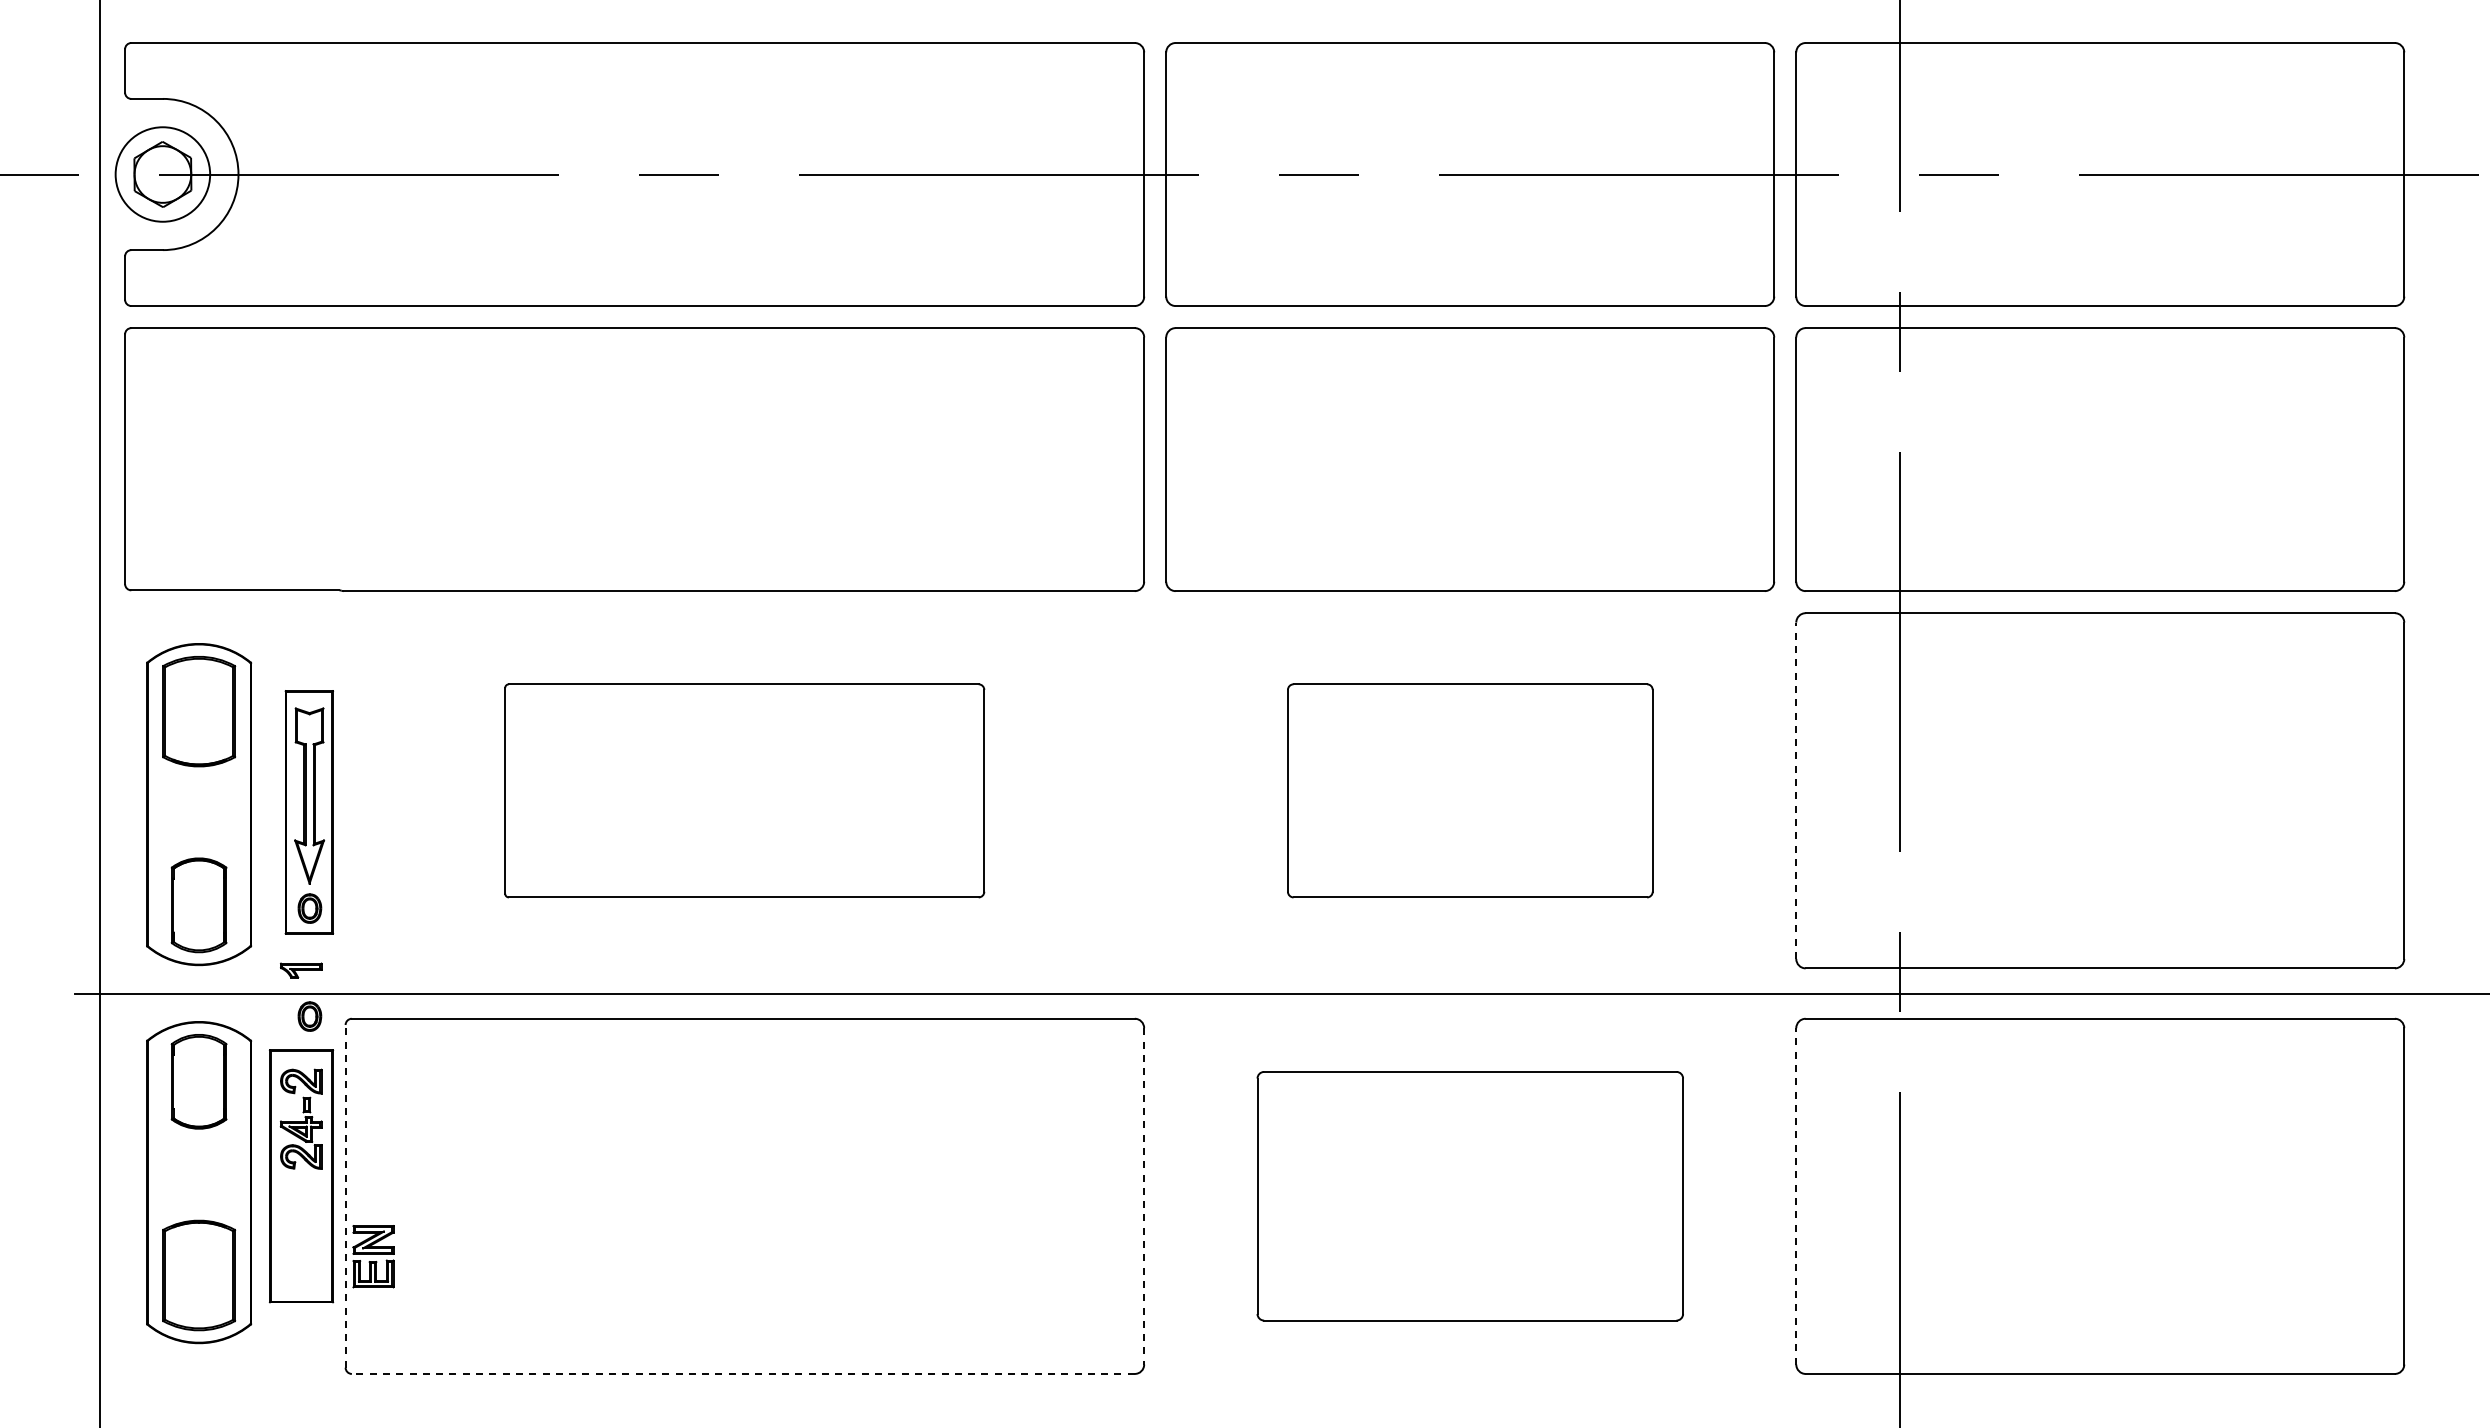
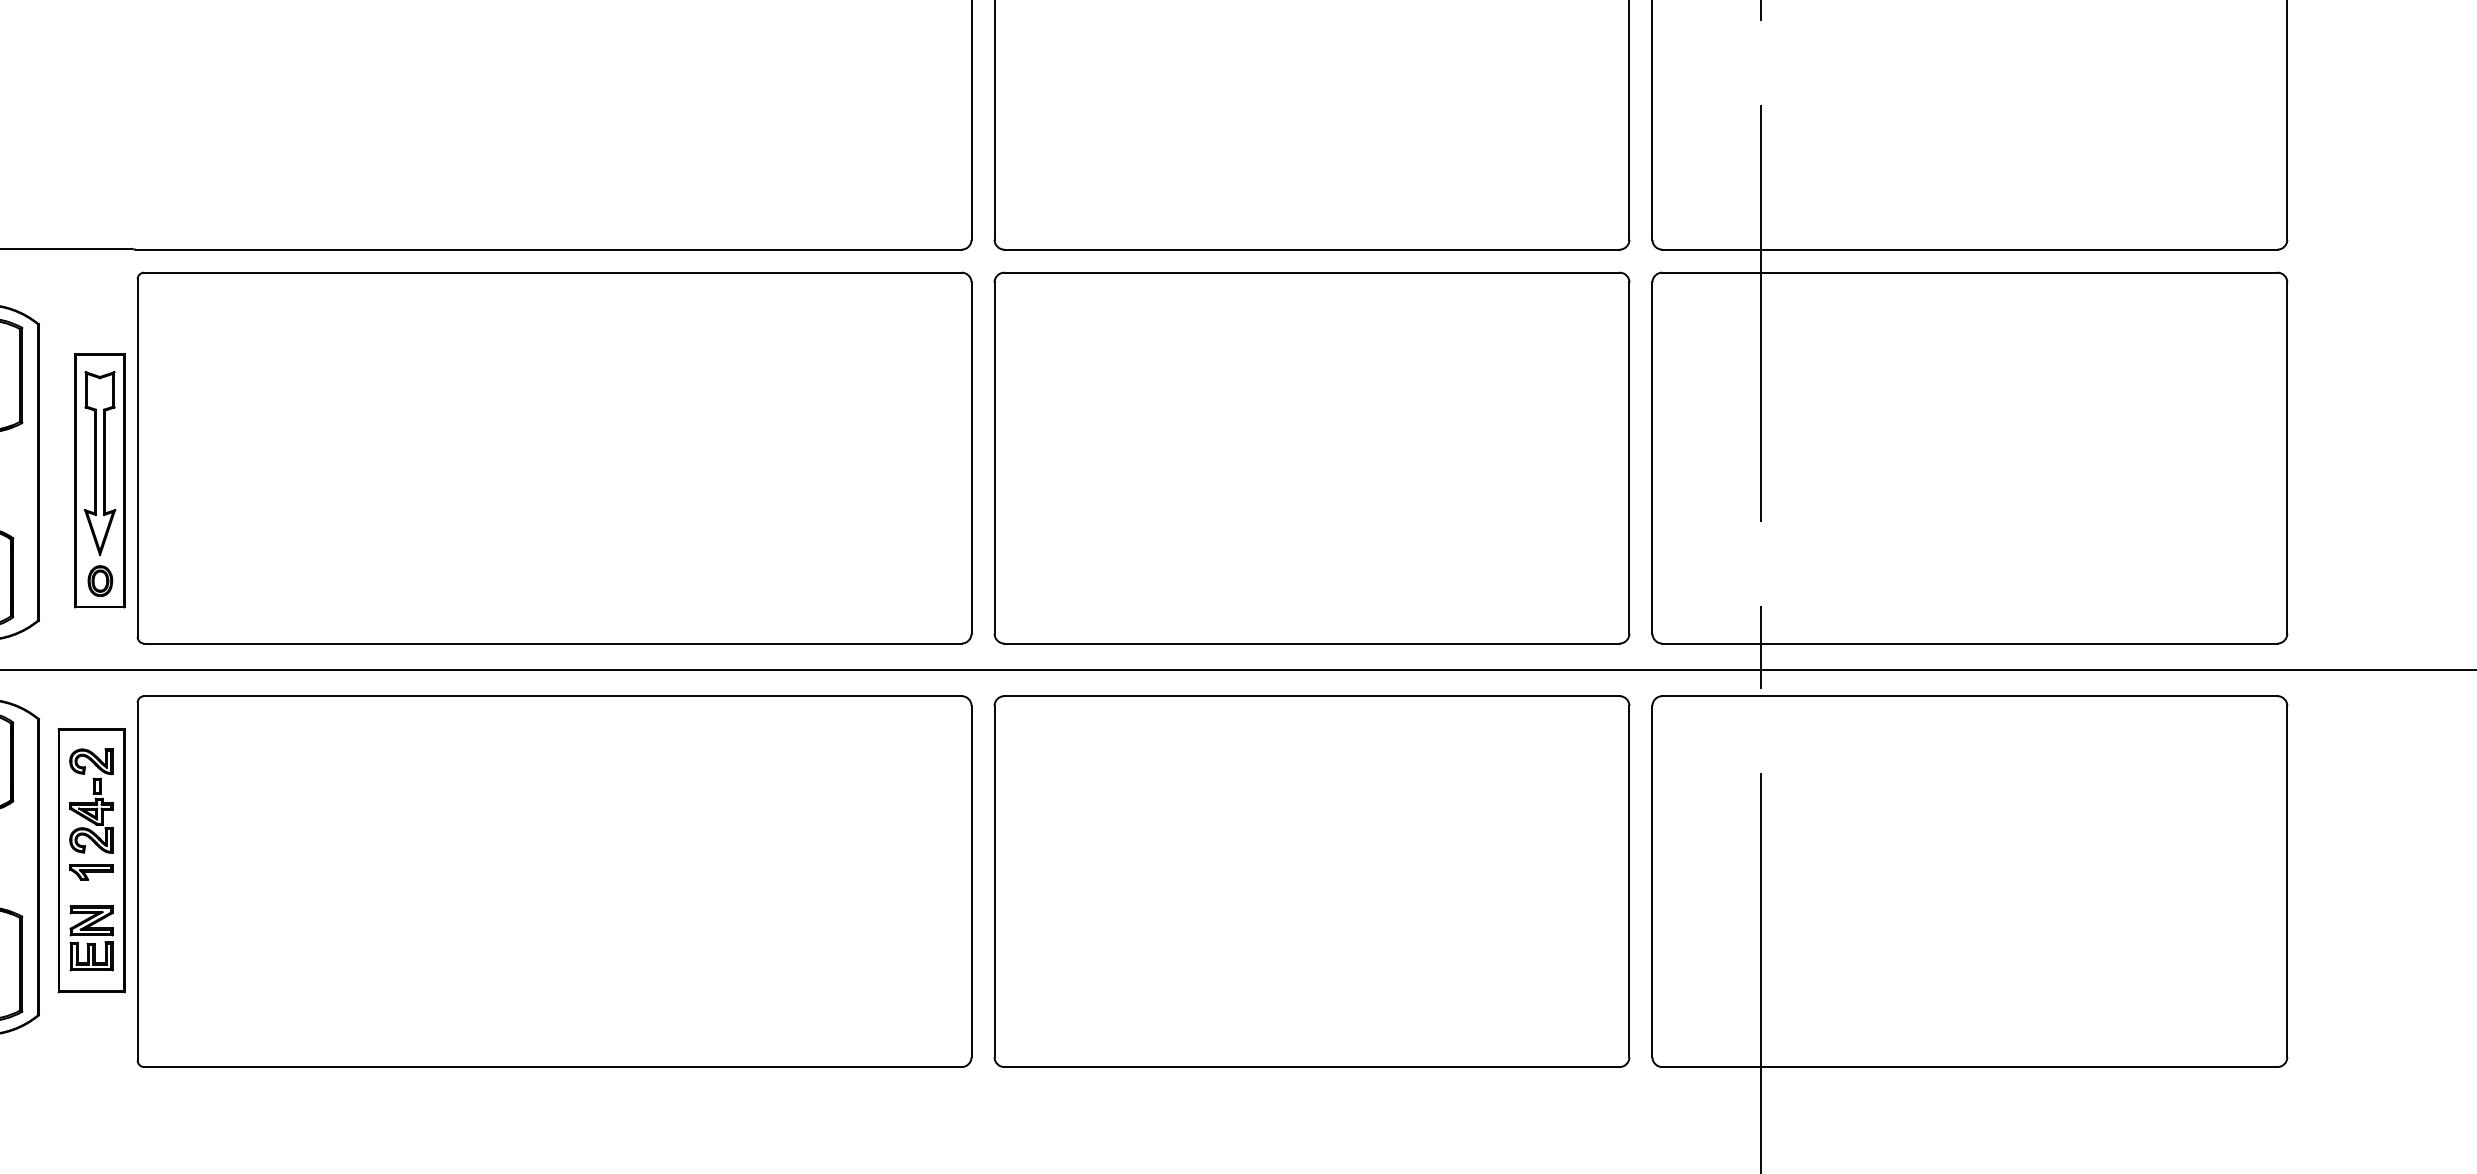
part: (744, 790) -> (554, 457), size x1.67
part: (1470, 790) -> (1312, 457), size x1.67
line: (1796, 790) -> (1652, 457), dashed -> solid
part: (301, 970) -> (91, 872), moved
part: (309, 1016) -> (99, 693), removed
line: (345, 1195) -> (137, 880), dashed -> solid
part: (1470, 1195) -> (1312, 880), size x1.43
line: (1796, 1195) -> (1652, 880), dashed -> solid
line: (1144, 1196) -> (971, 881), dashed -> solid
part: (373, 1256) -> (91, 938), moved
line: (742, 1373) -> (552, 1066), dashed -> solid

